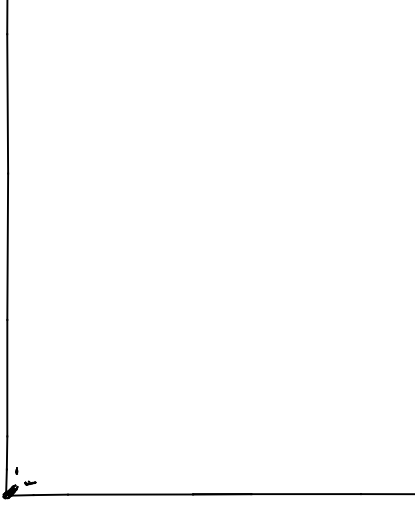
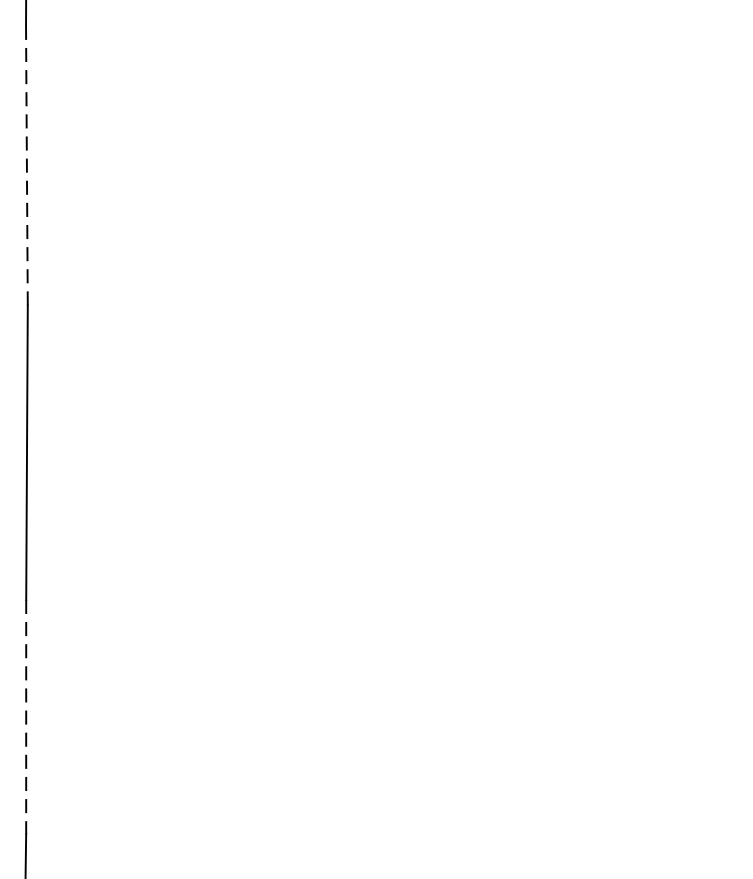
line: (7, 103) -> (26, 164), solid -> dashed
line: (7, 378) -> (26, 717), solid -> dashed

